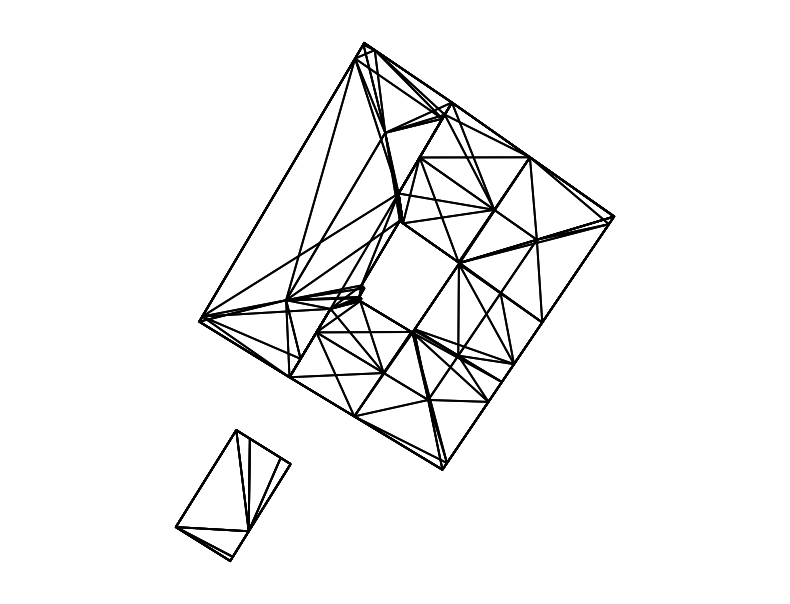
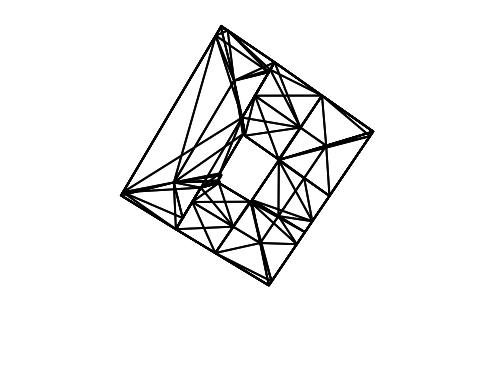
part: (232, 494) -> (141, 300), removed

